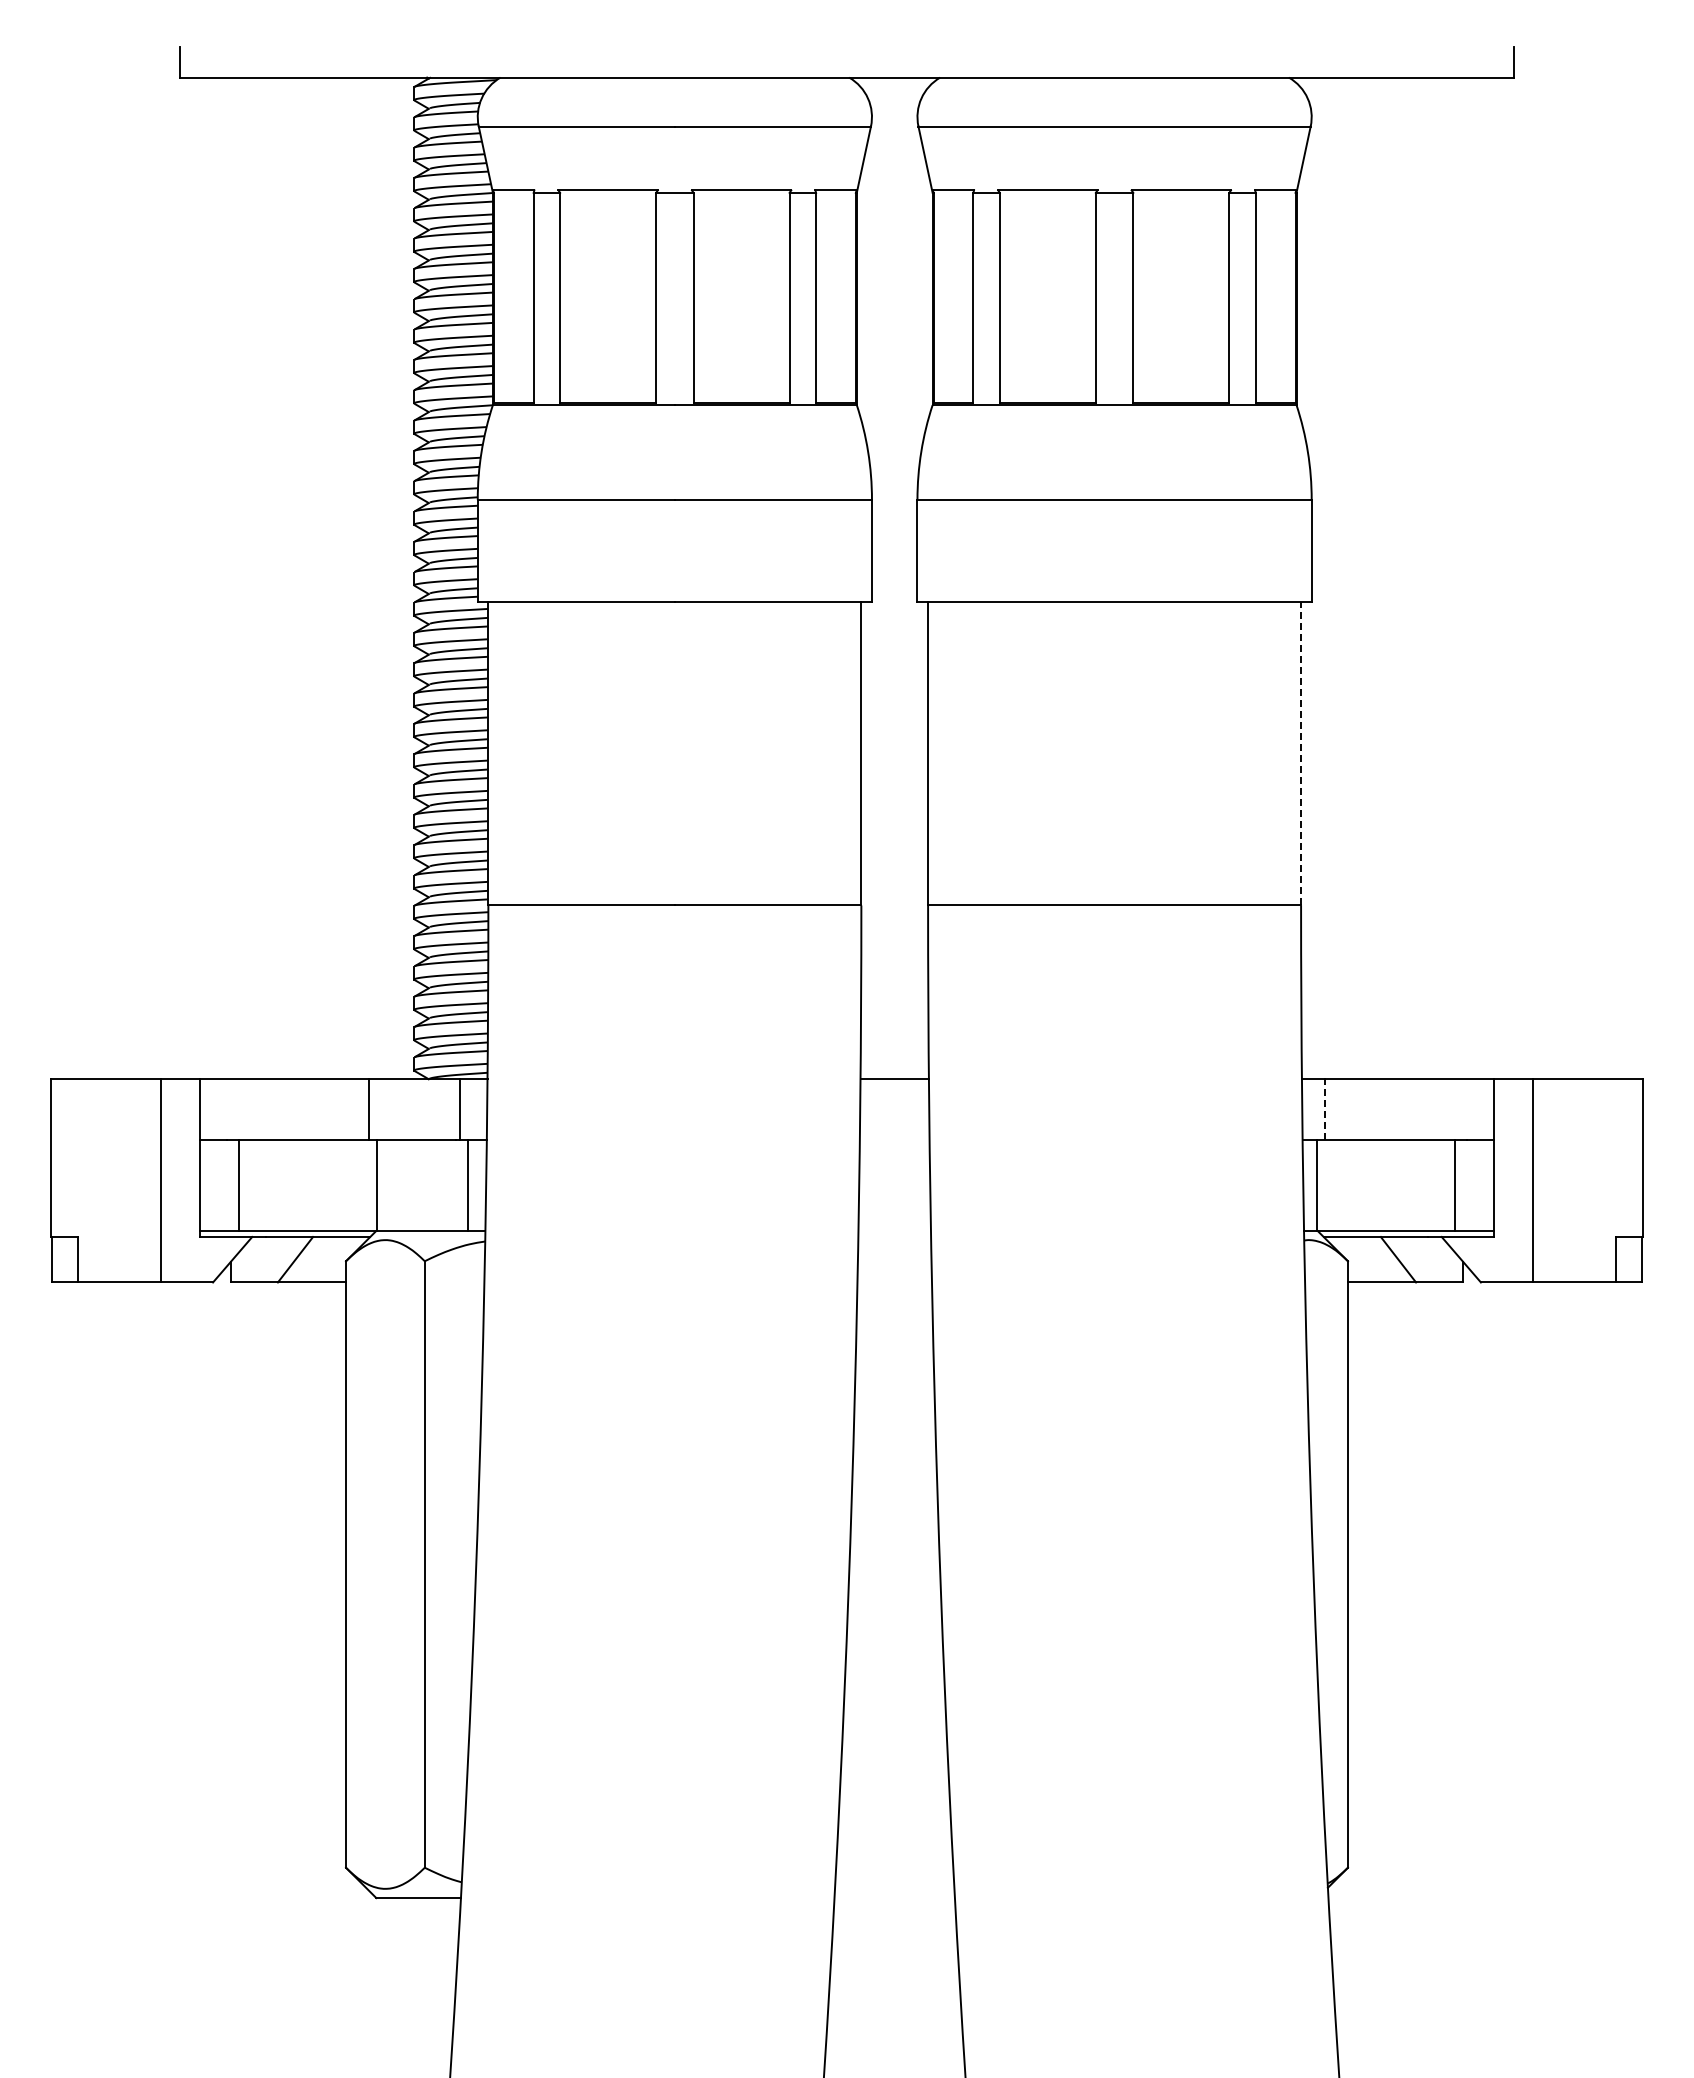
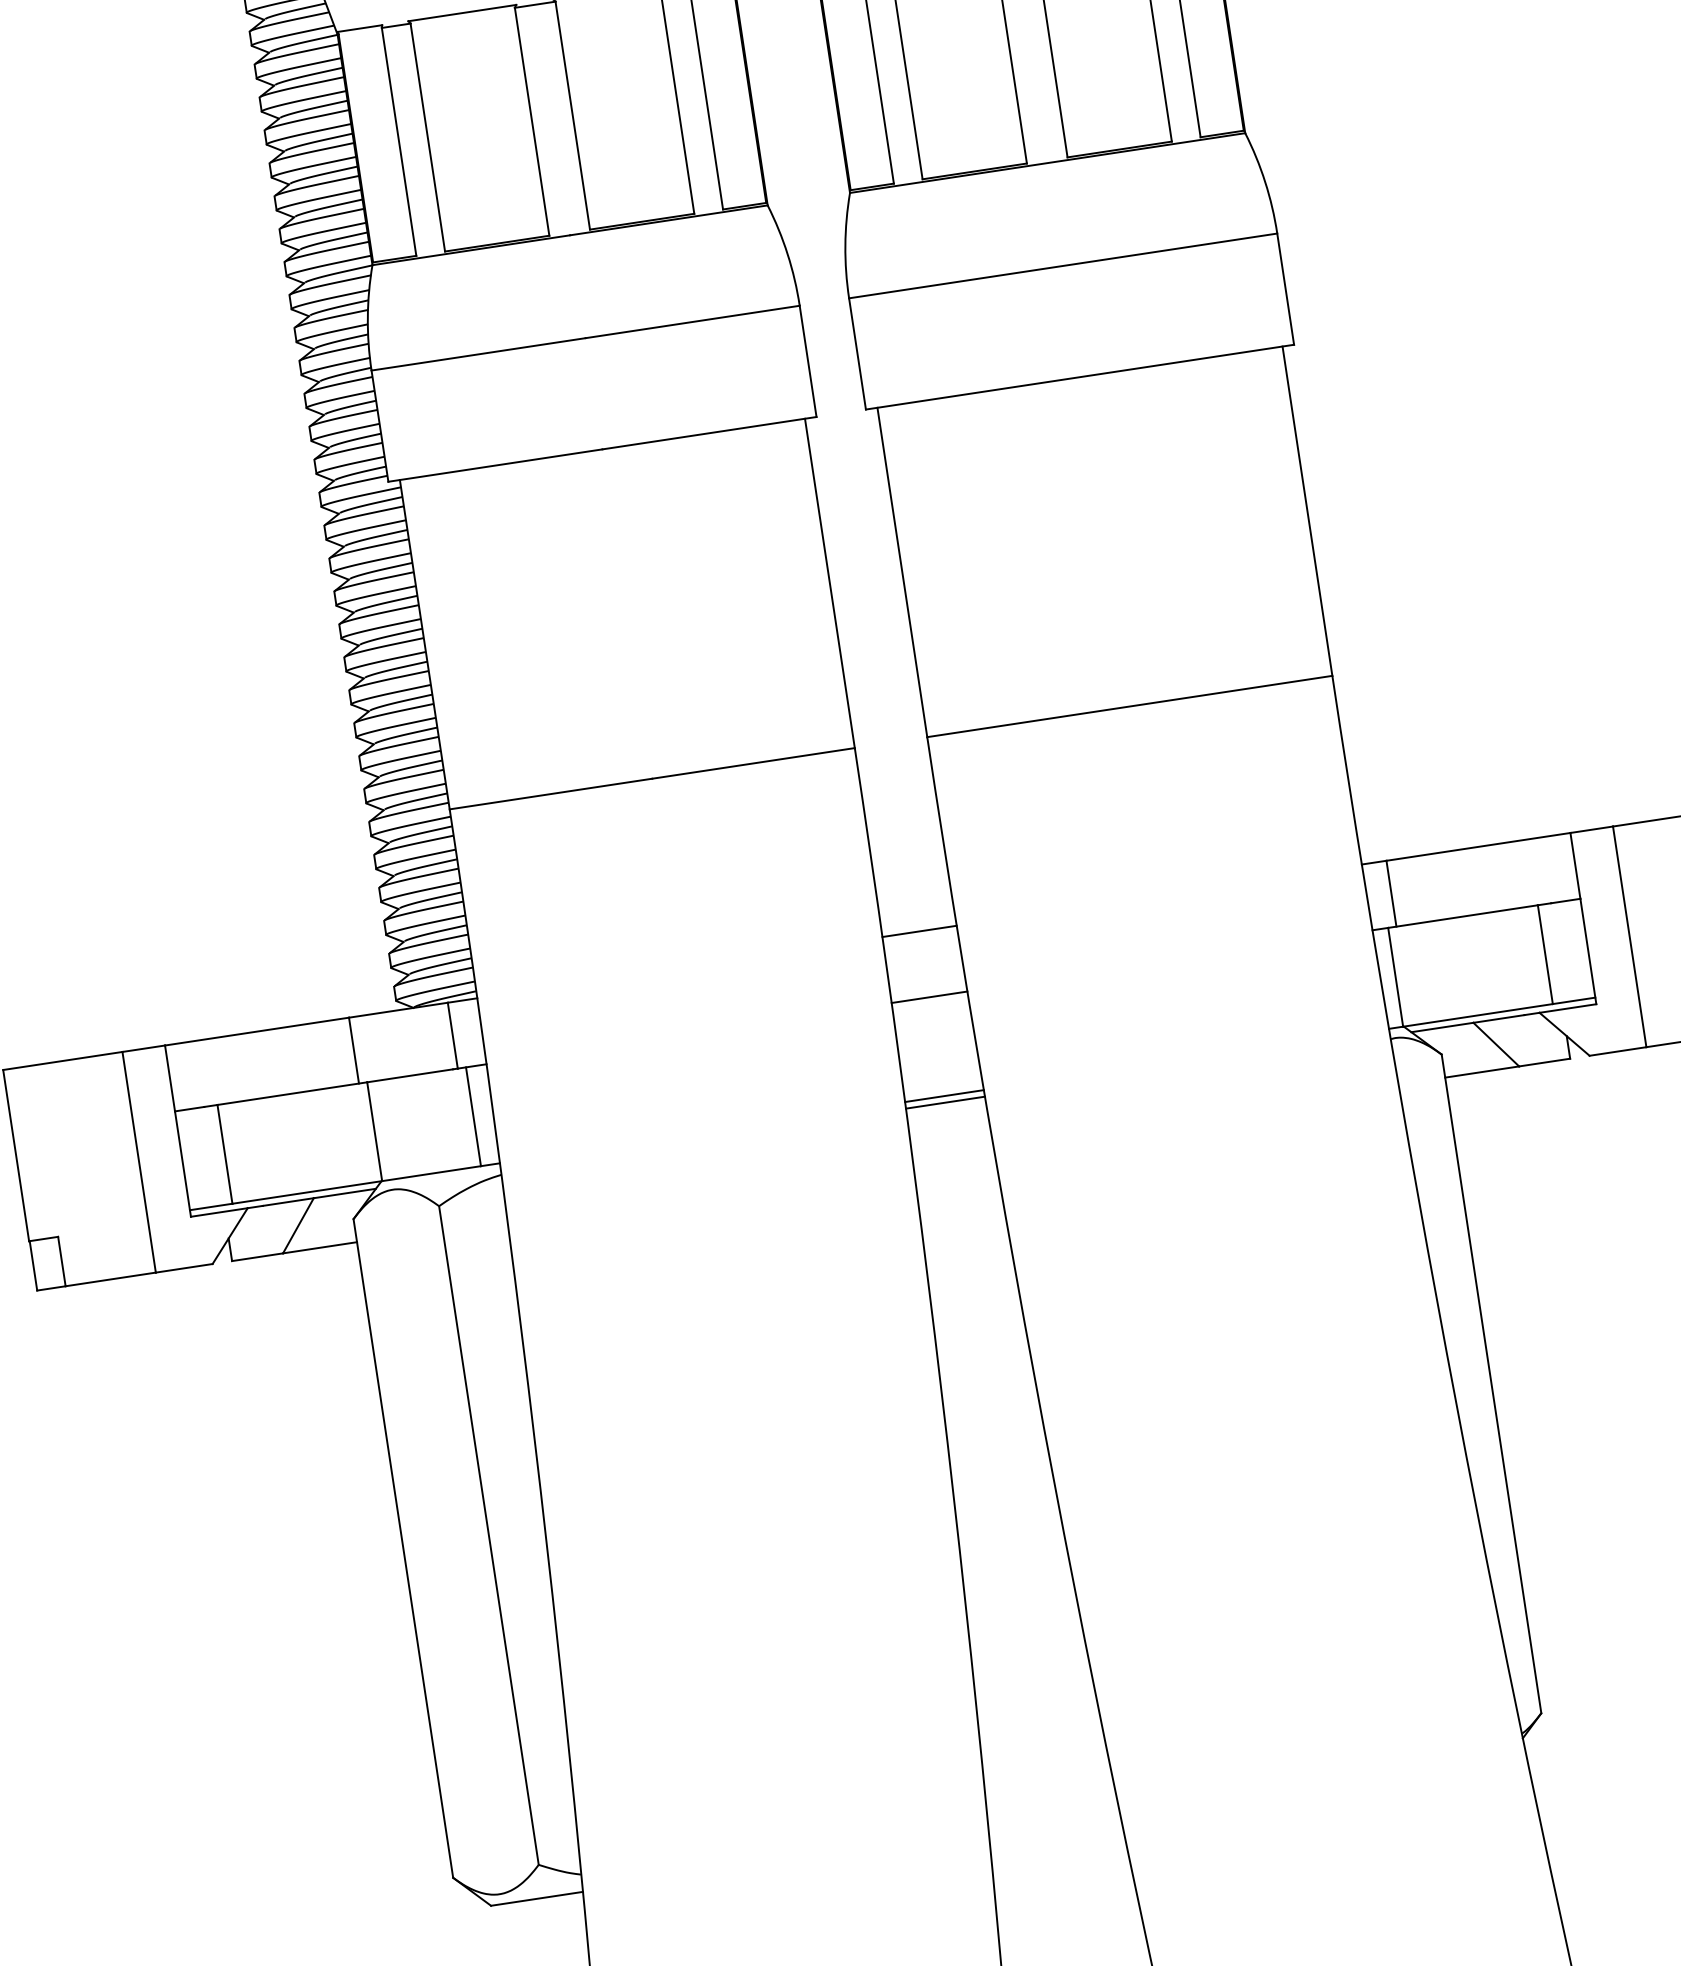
line: (1301, 753) -> (1307, 510), dashed -> solid
line: (1324, 1109) -> (1391, 893), dashed -> solid
line: (894, 1139) -> (929, 996), added
line: (894, 1230) -> (944, 1095), added
line: (894, 1236) -> (945, 1102), added

